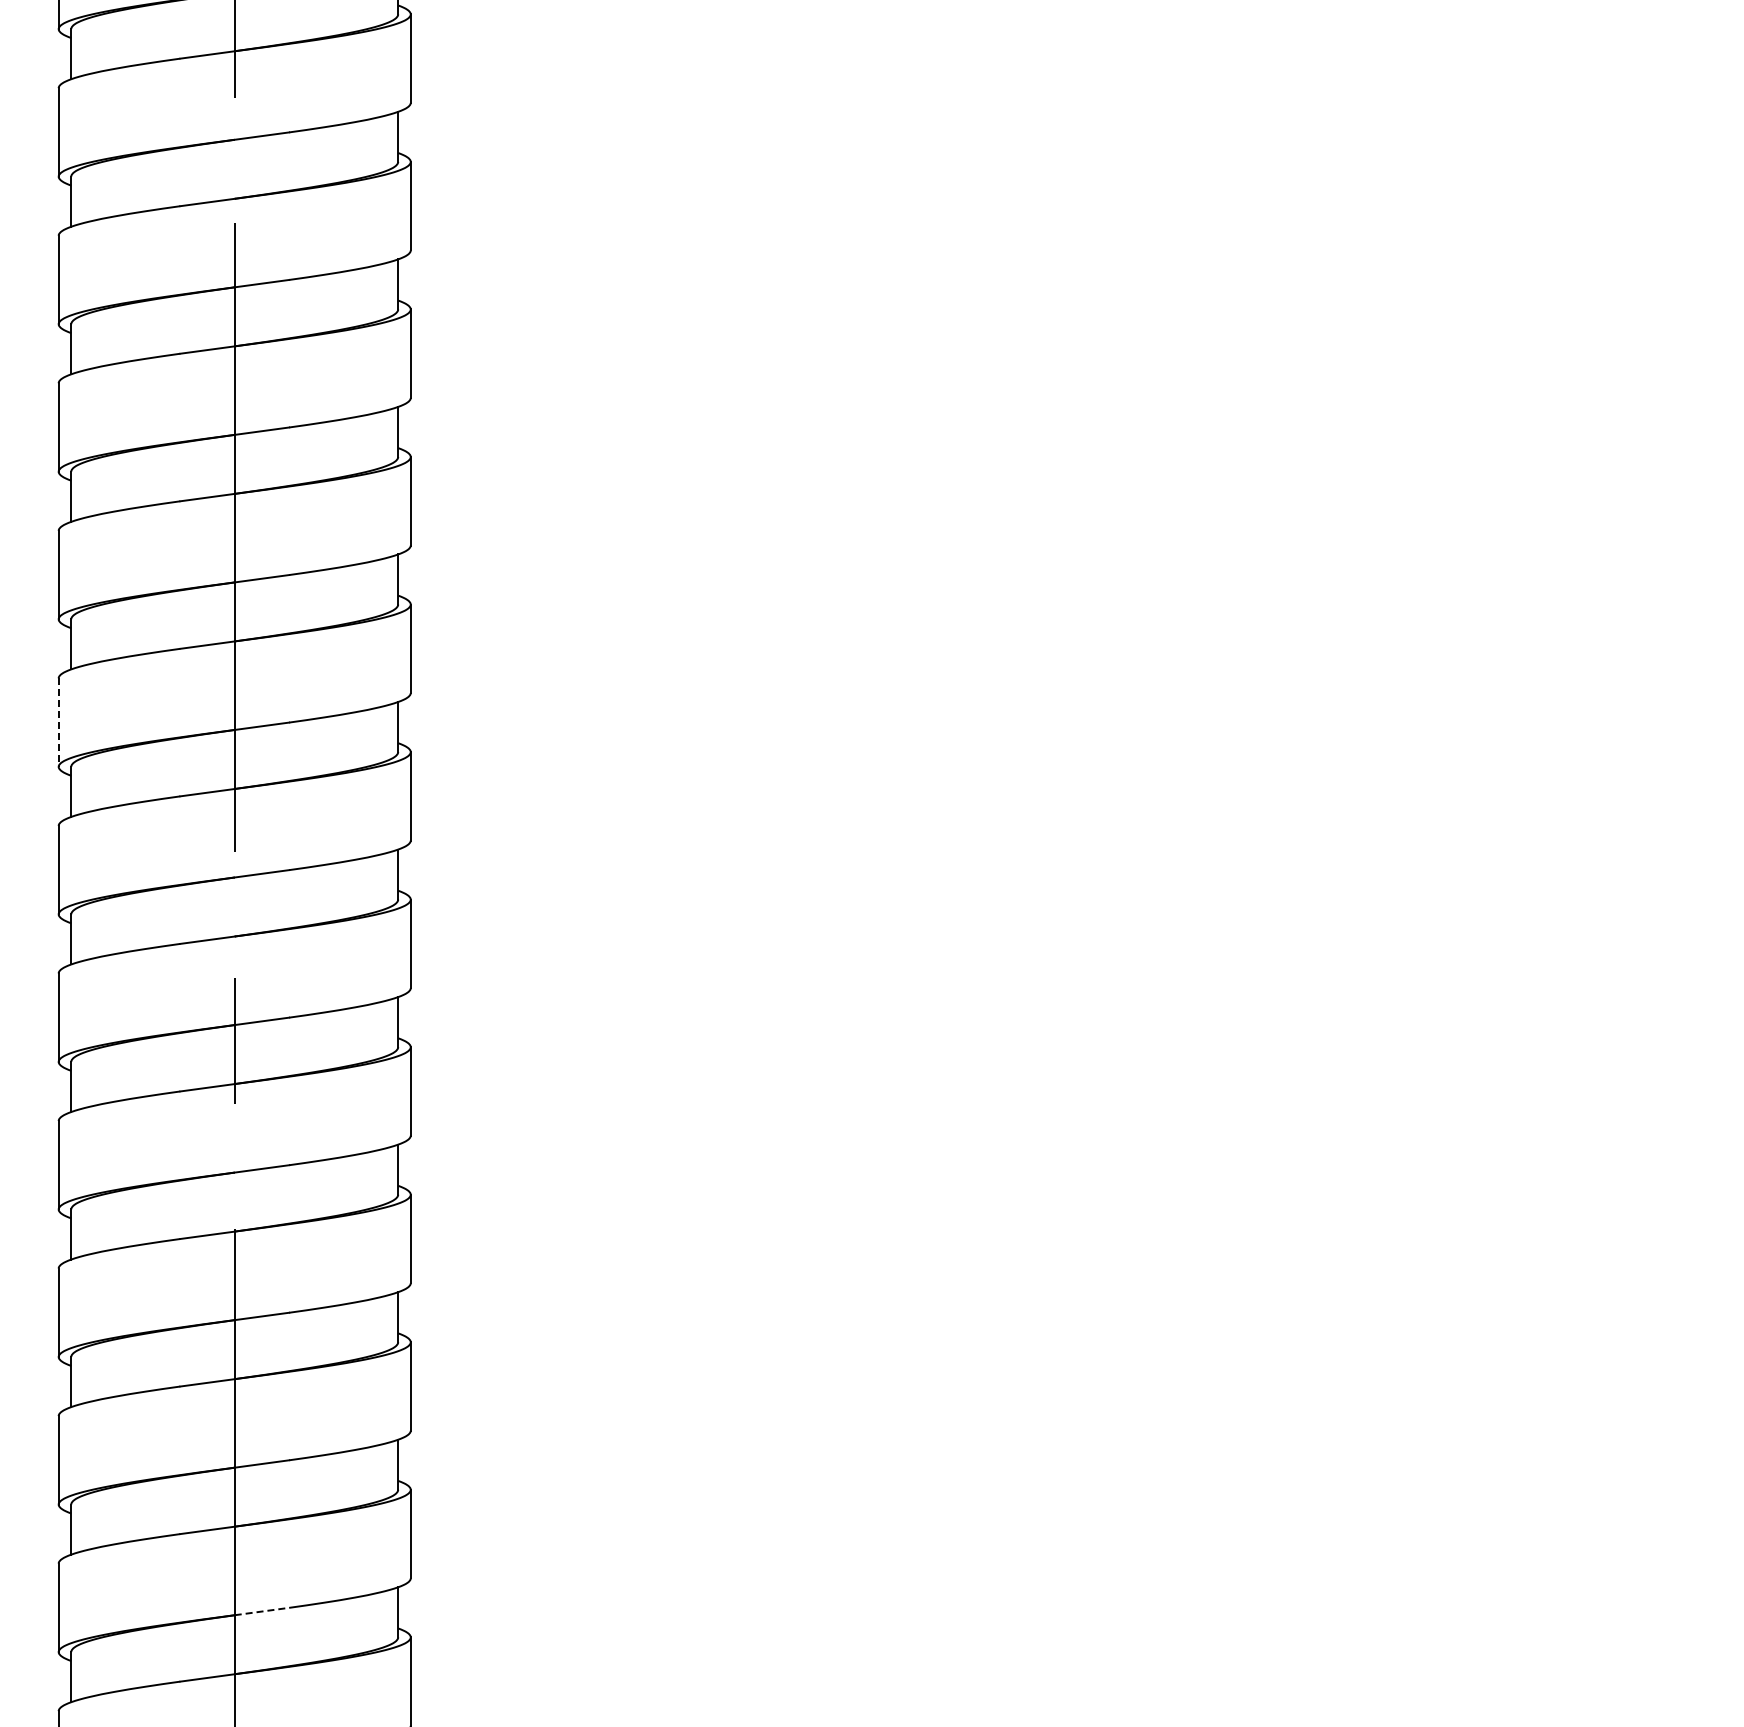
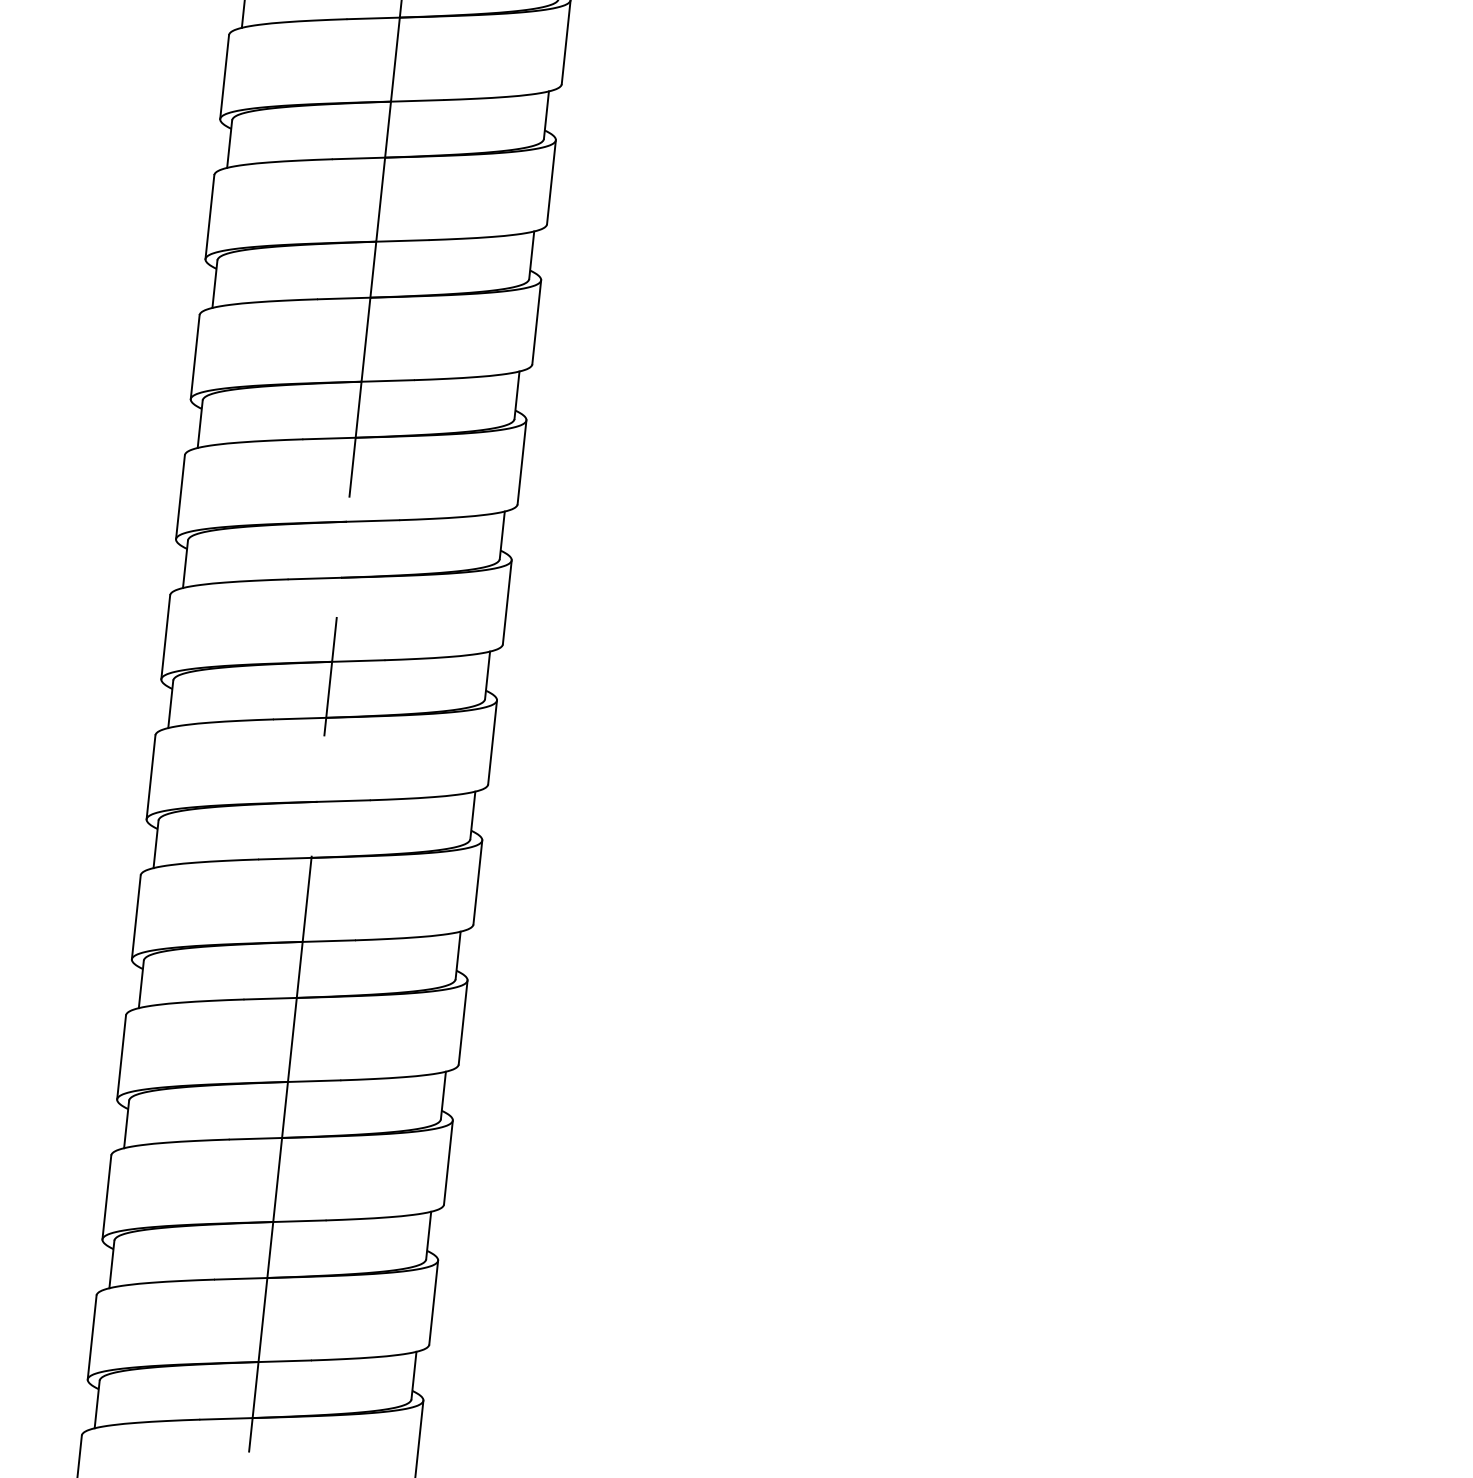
line: (58, 723) -> (194, 358), dashed -> solid
line: (262, 1611) -> (299, 1221), dashed -> solid

